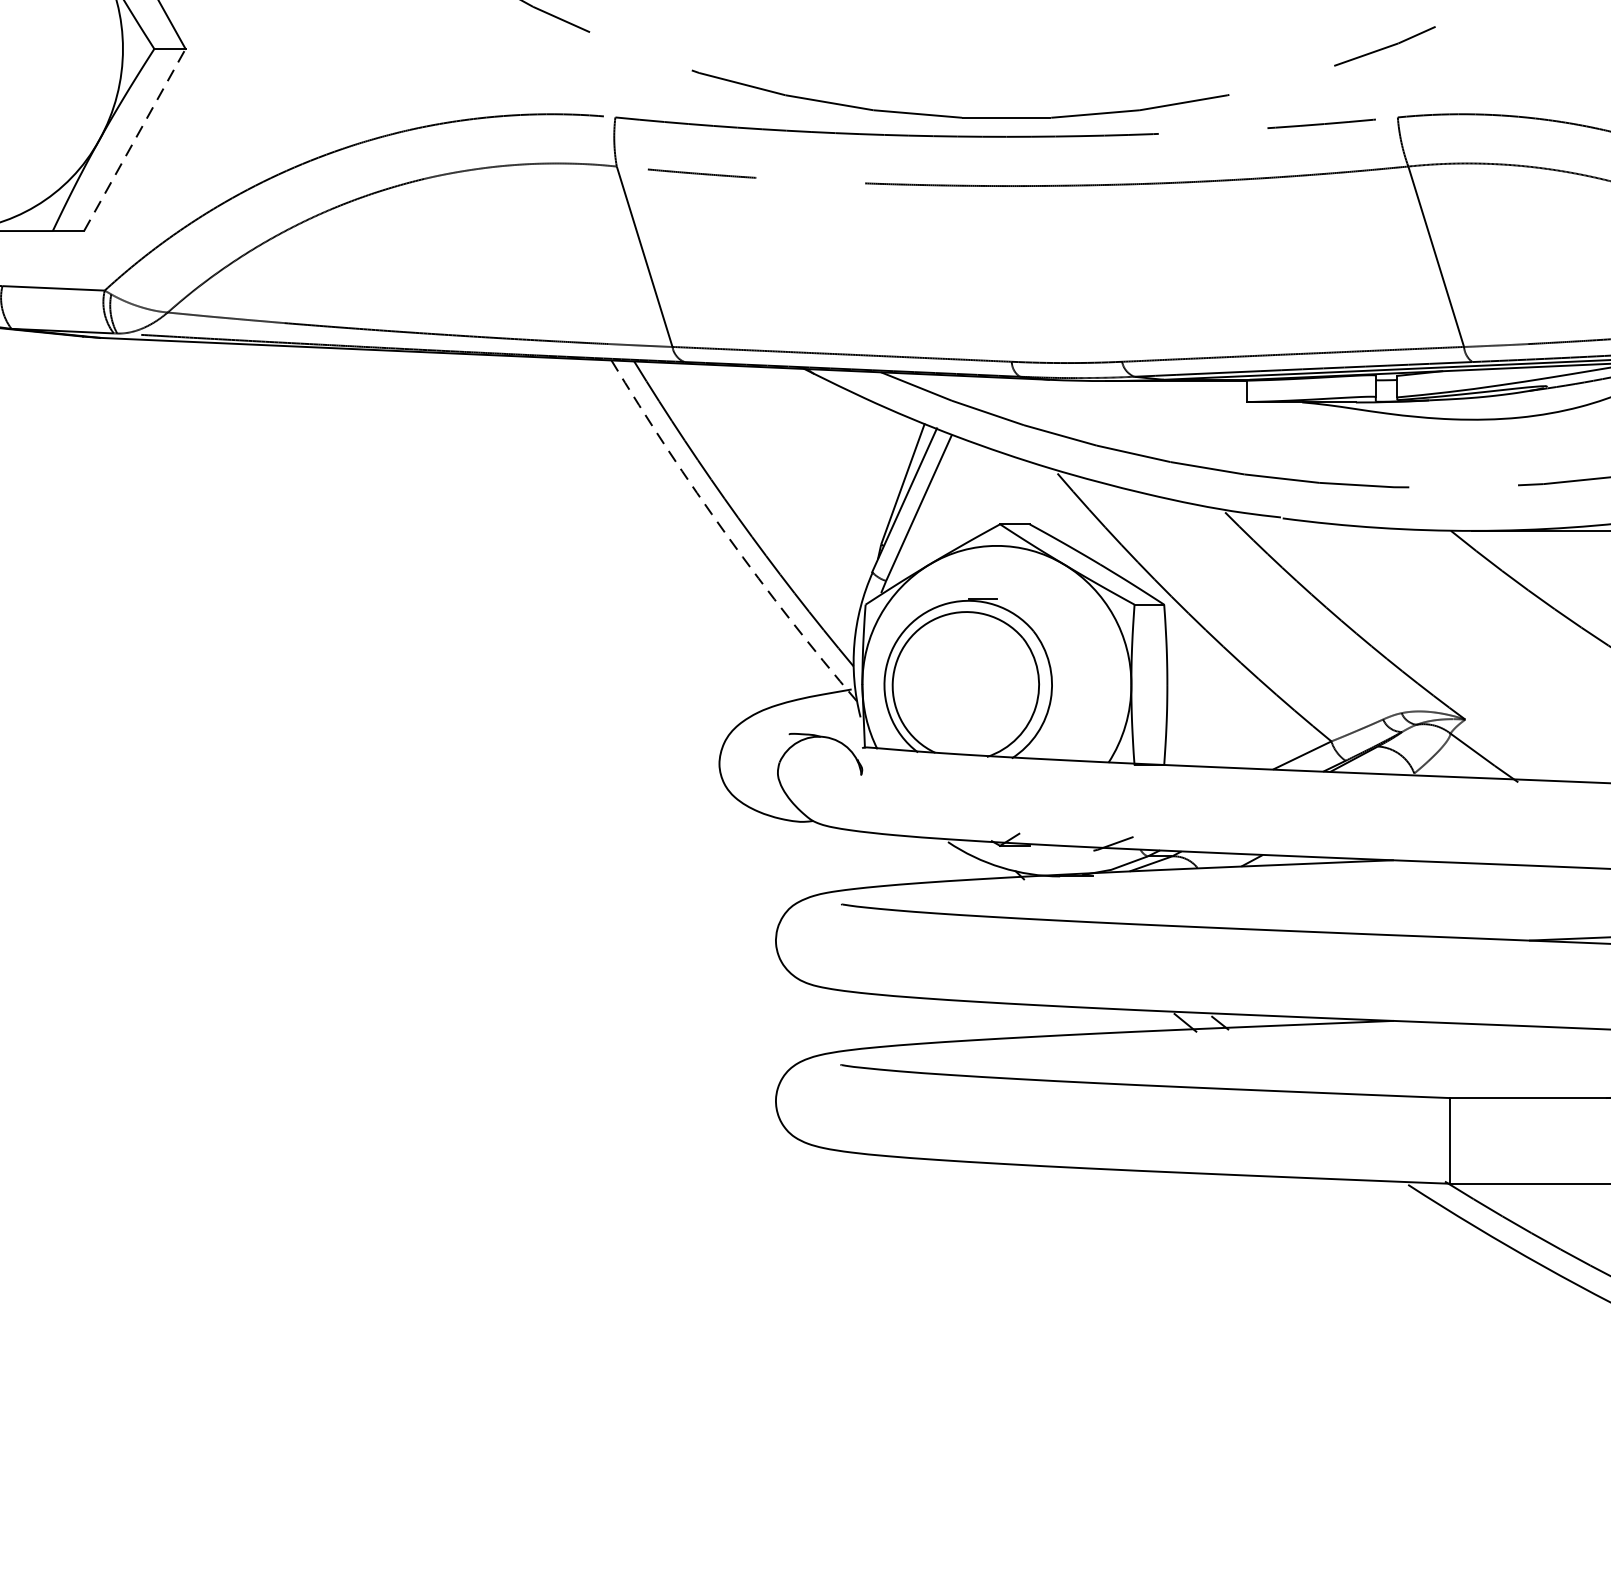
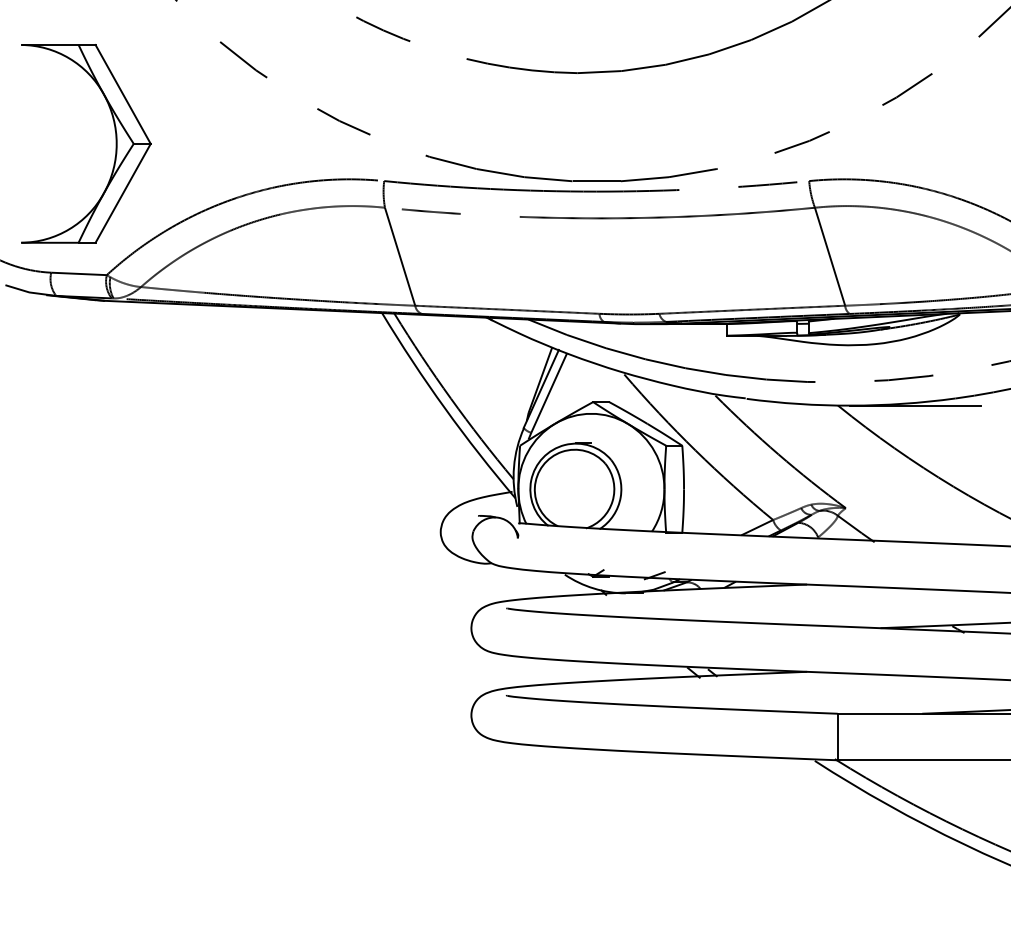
line: (135, 140) -> (123, 193), dashed -> solid
arc: (728, 536) -> (445, 408), dashed -> solid

